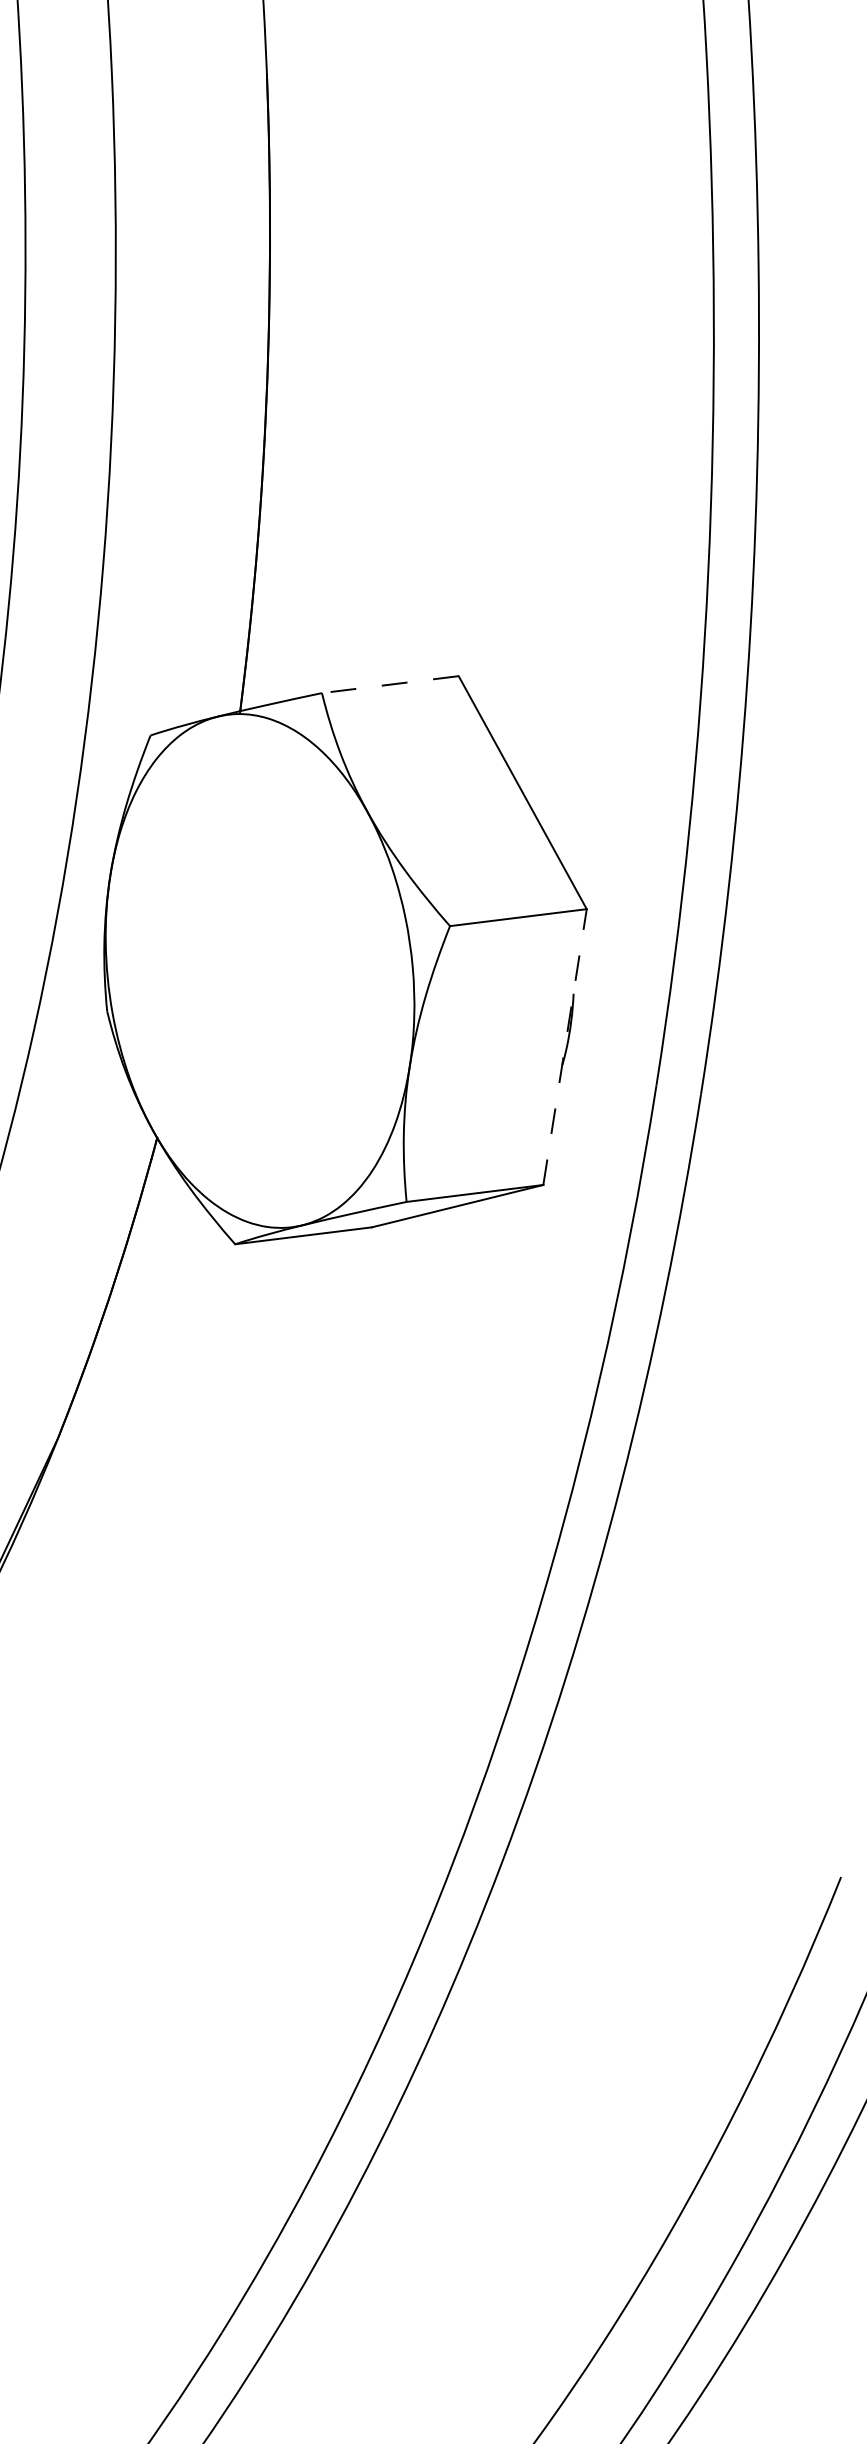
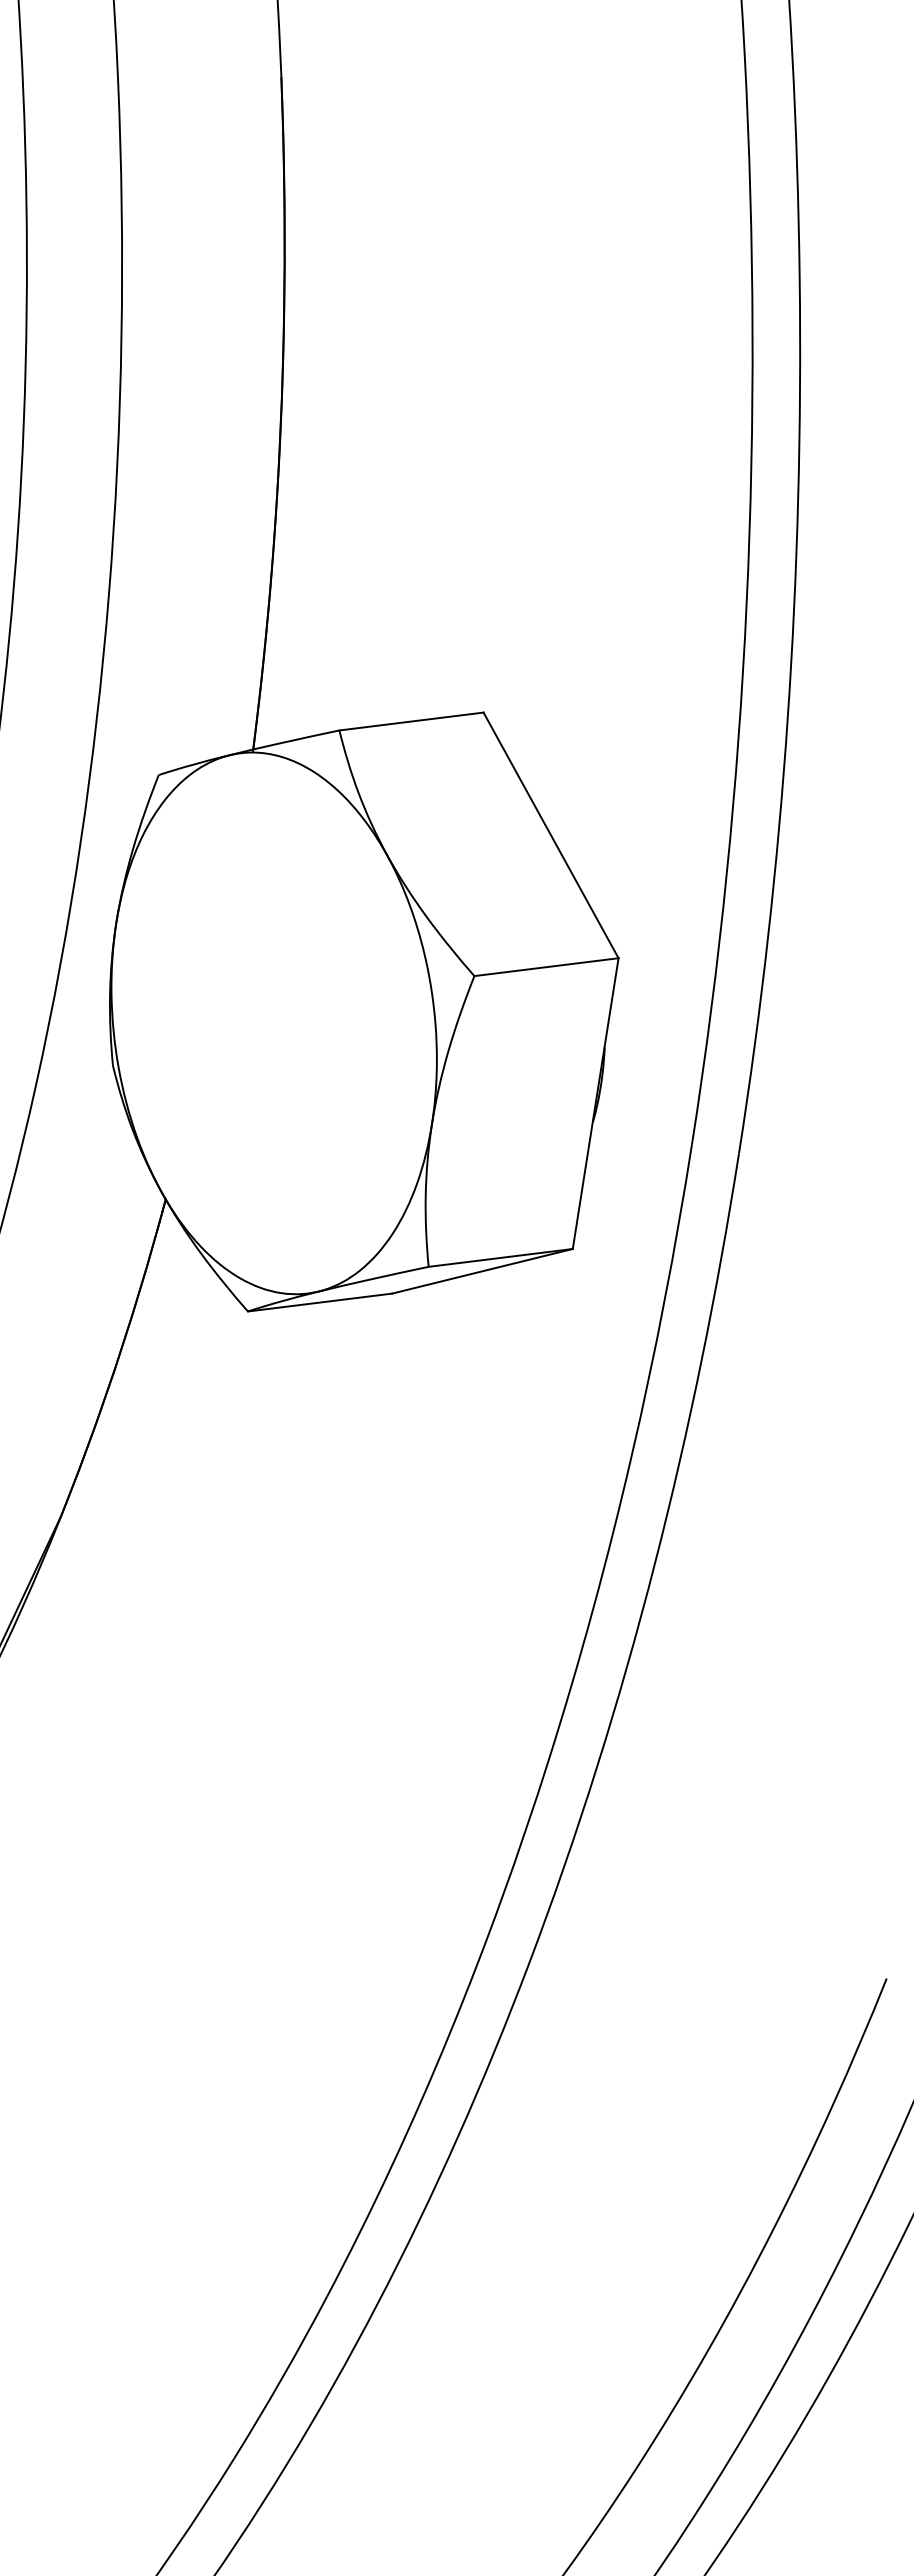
line: (390, 684) -> (411, 721), dashed -> solid
line: (564, 1046) -> (595, 1103), dashed -> solid

